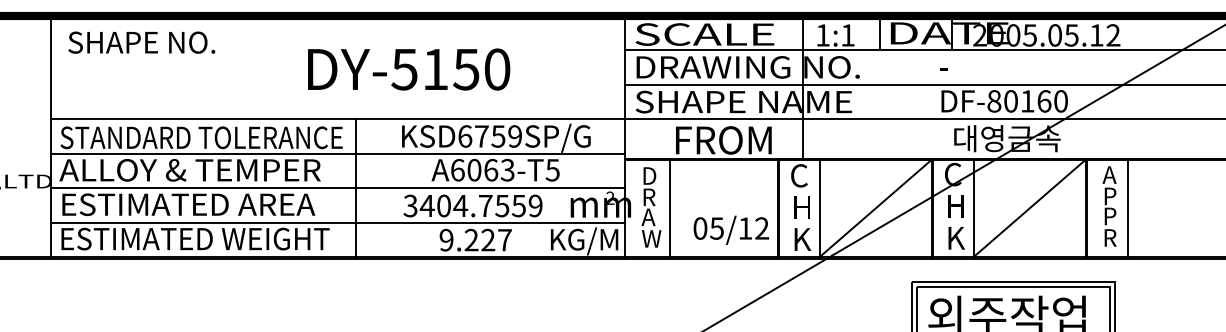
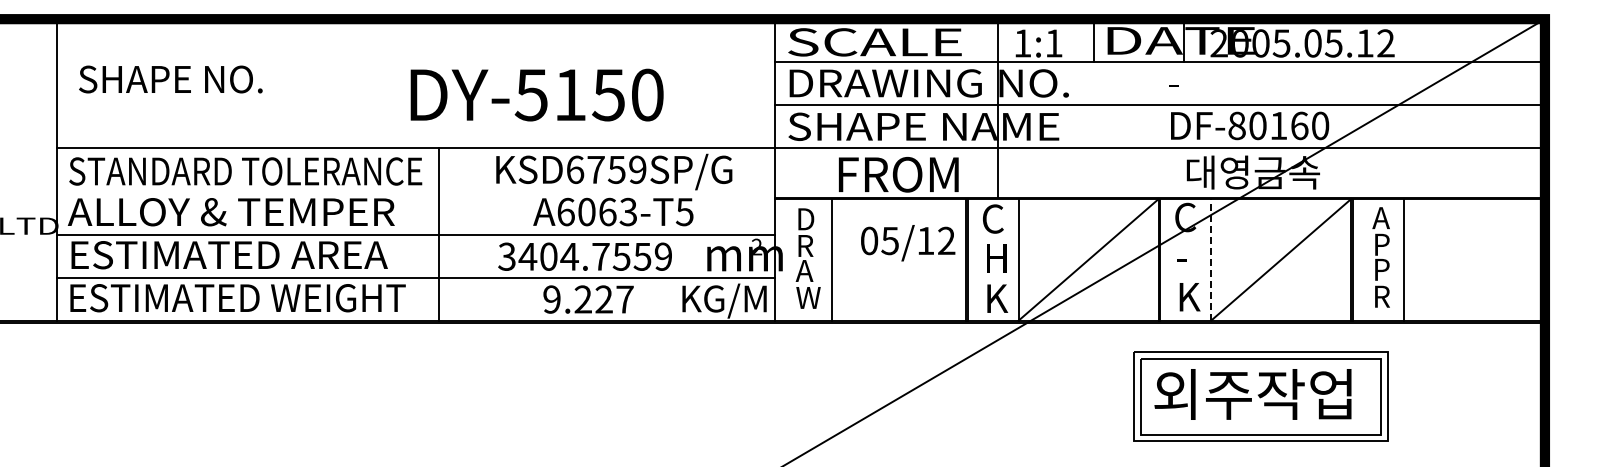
text: (141, 42) -> (170, 79), moved
text: (408, 69) -> (536, 94), moved
line: (338, 153) -> (416, 191), removed
text: (954, 205) -> (1187, 256), H -> -
line: (973, 208) -> (1211, 259), solid -> dashed
text: (731, 230) -> (908, 243), moved

